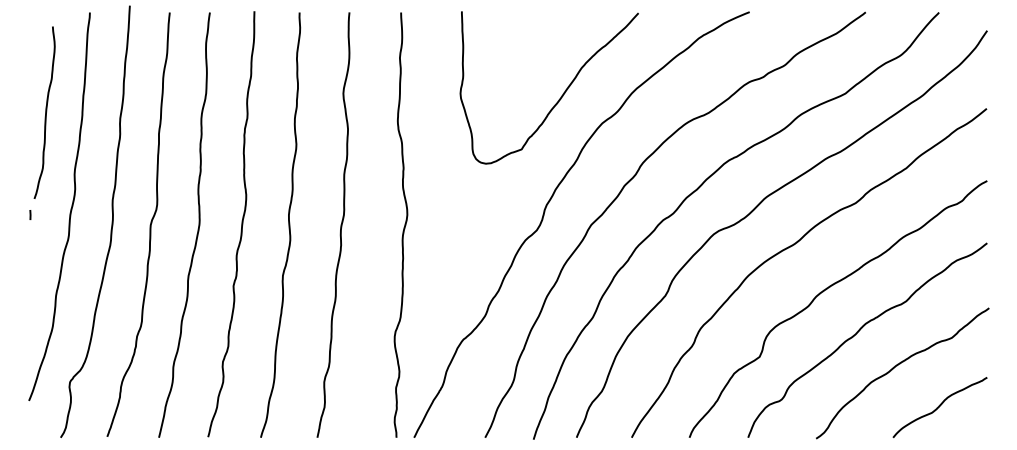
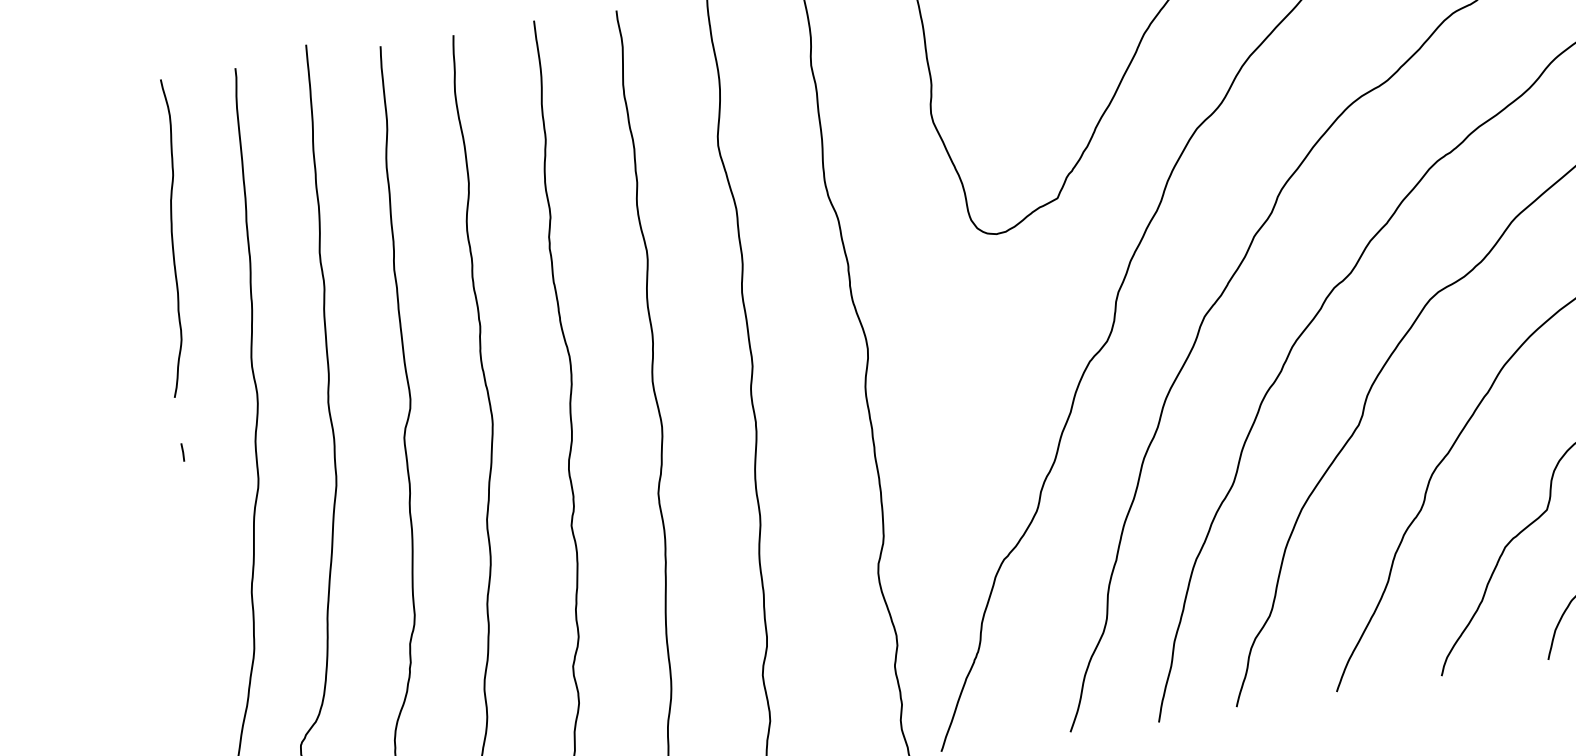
curve: (45, 112) -> (171, 237), moved

